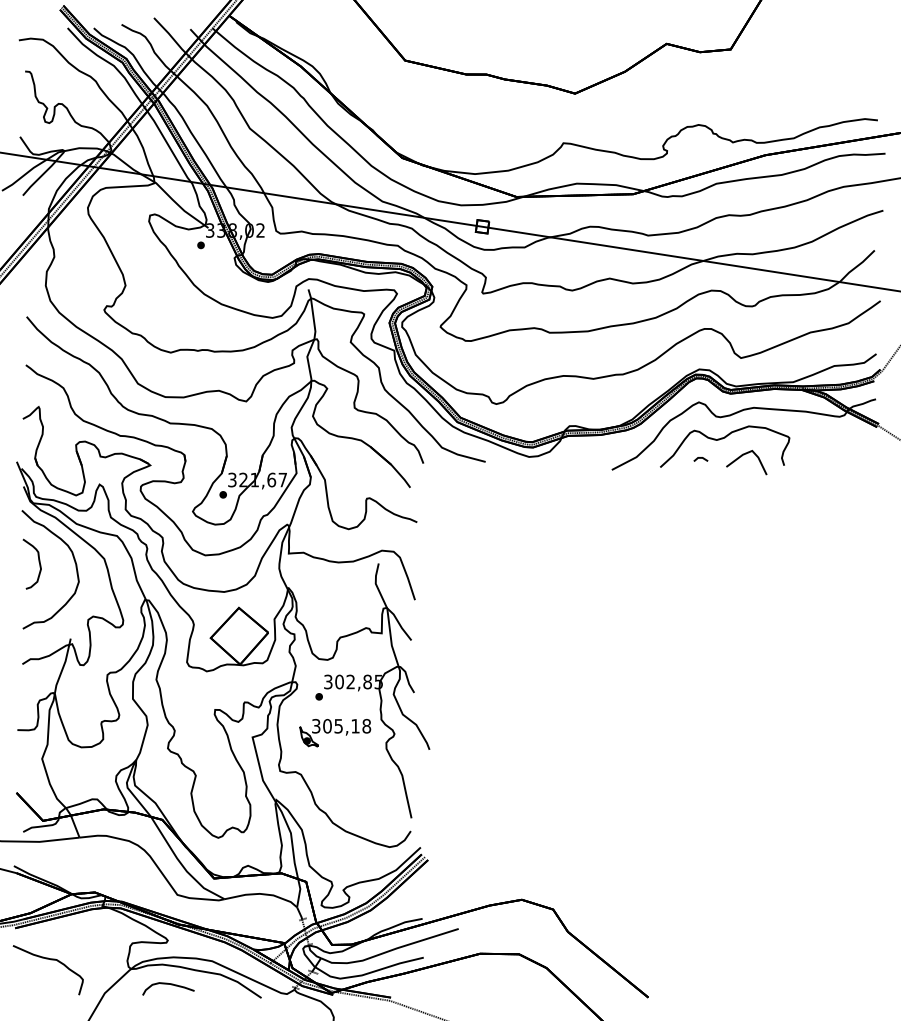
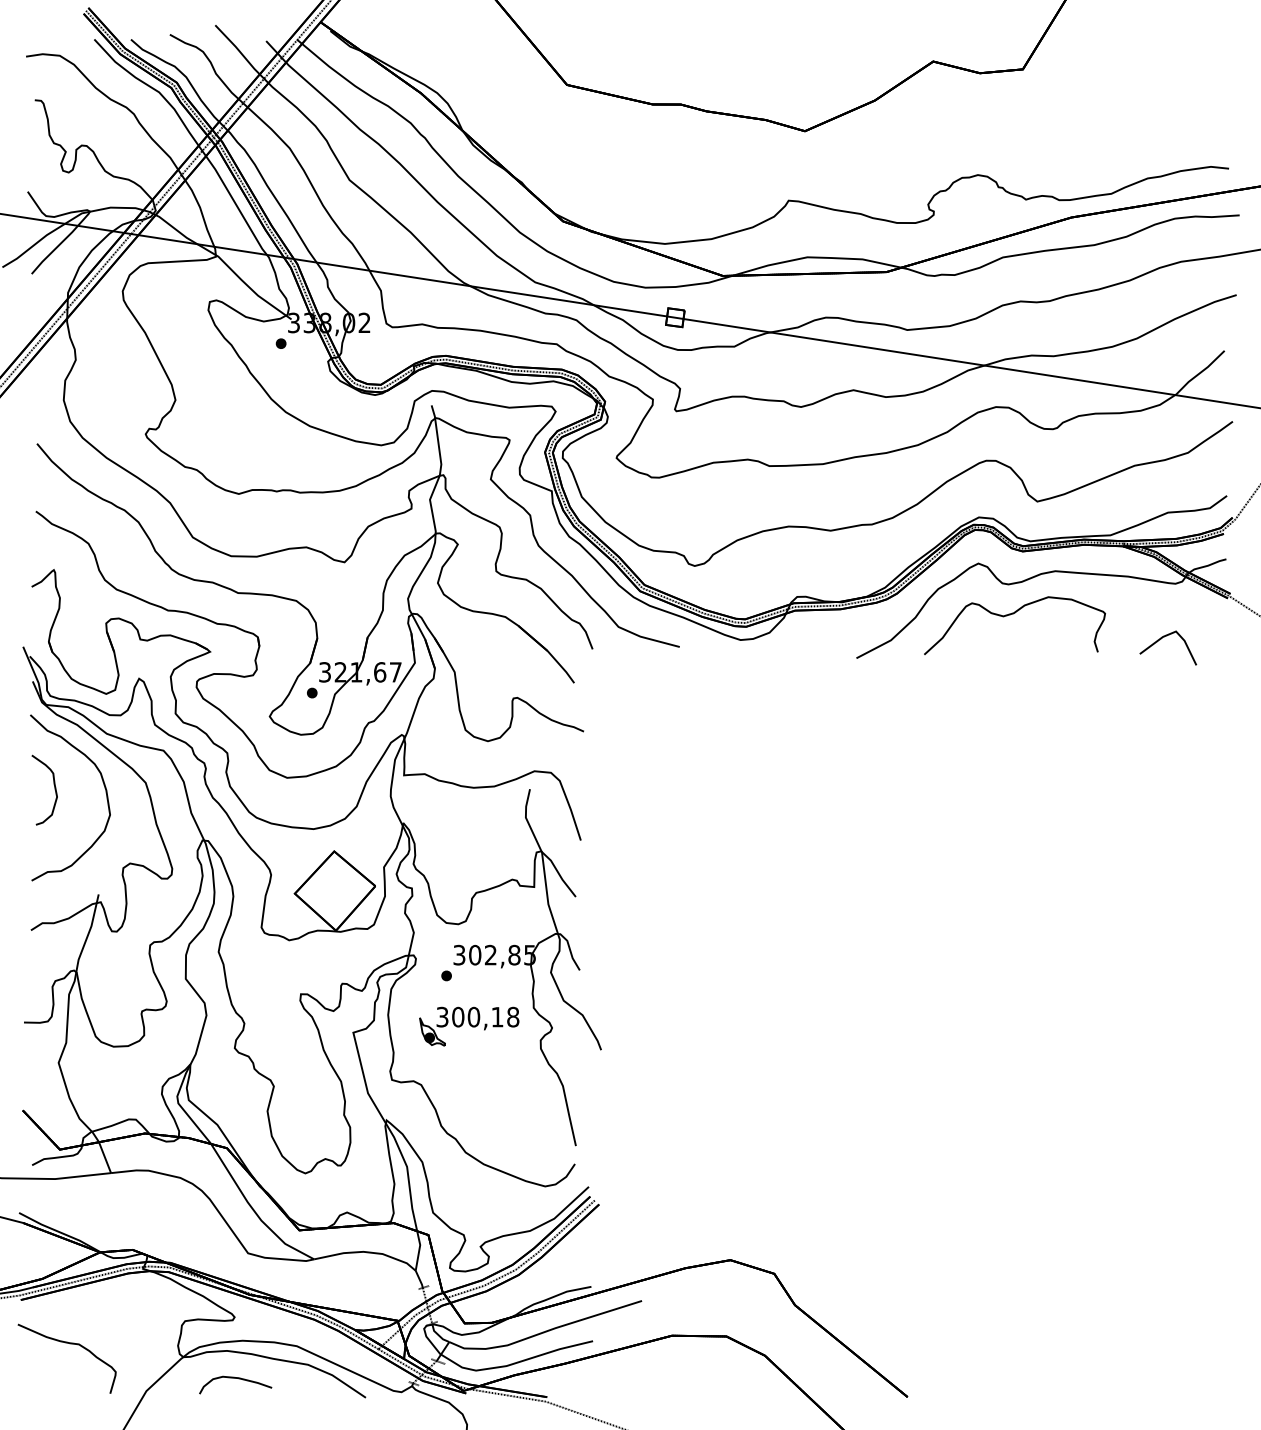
line: (741, 456) -> (1161, 639), moved
line: (701, 458) -> (981, 642), removed
text: (338, 725) -> (473, 1016), 305,18 -> 300,18

